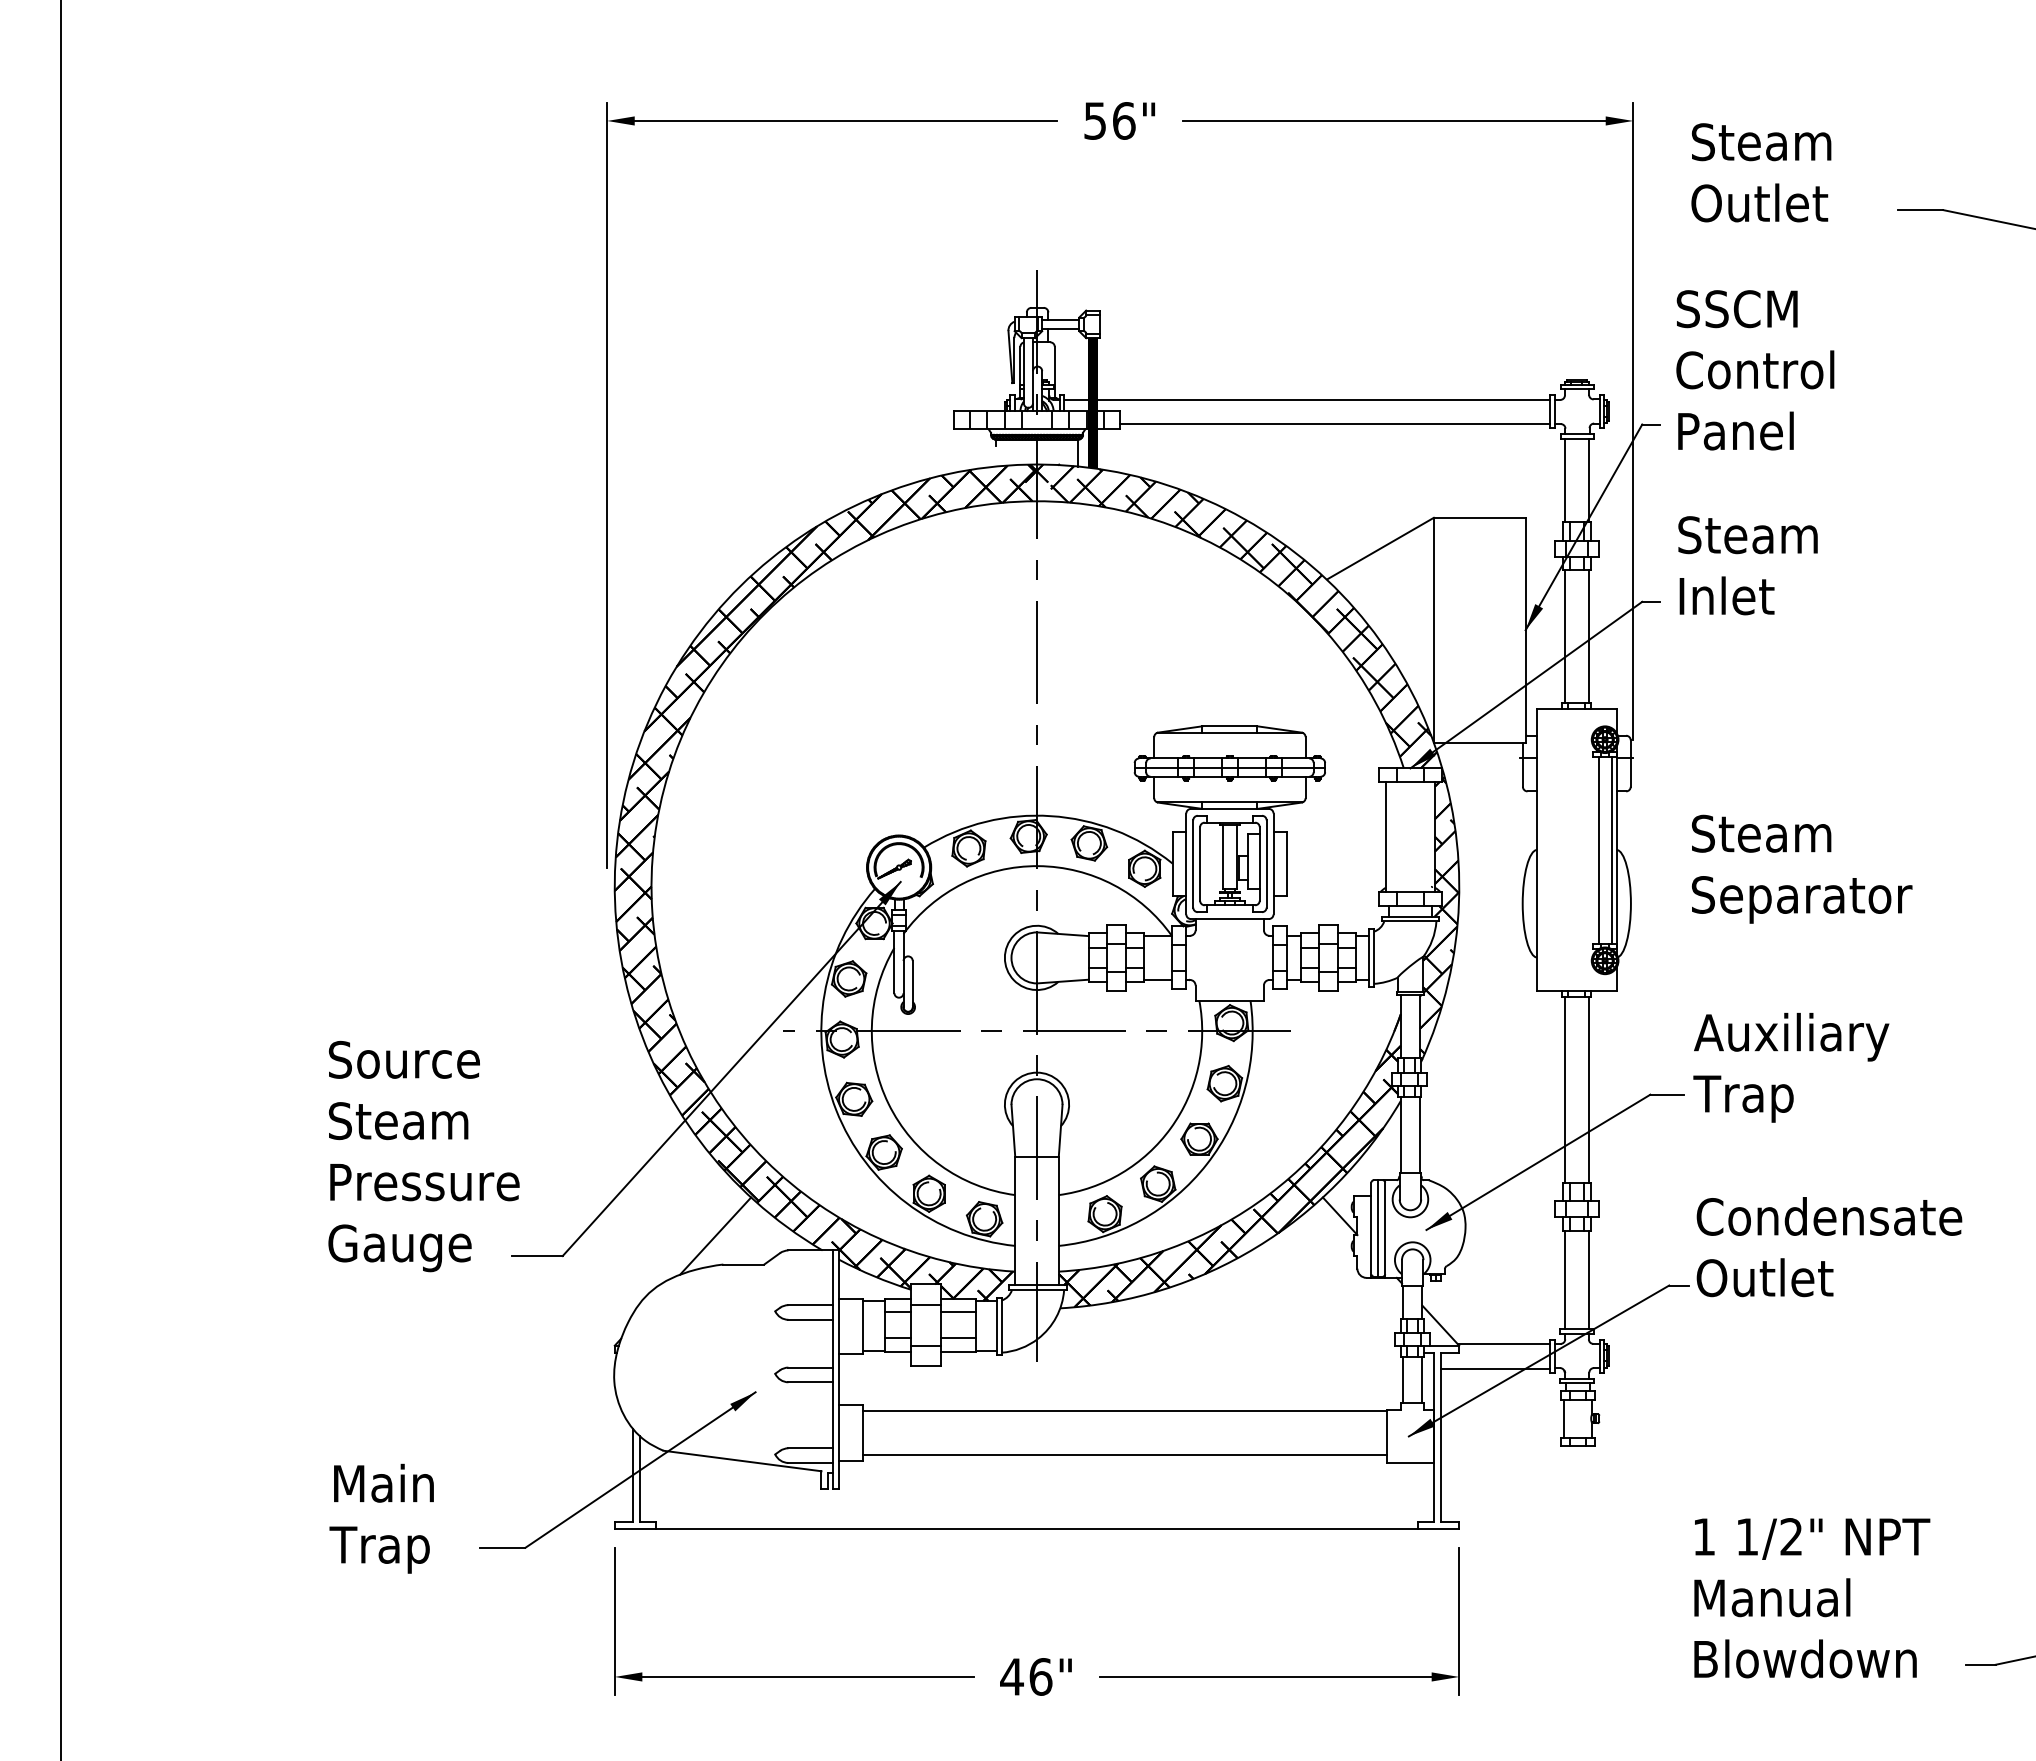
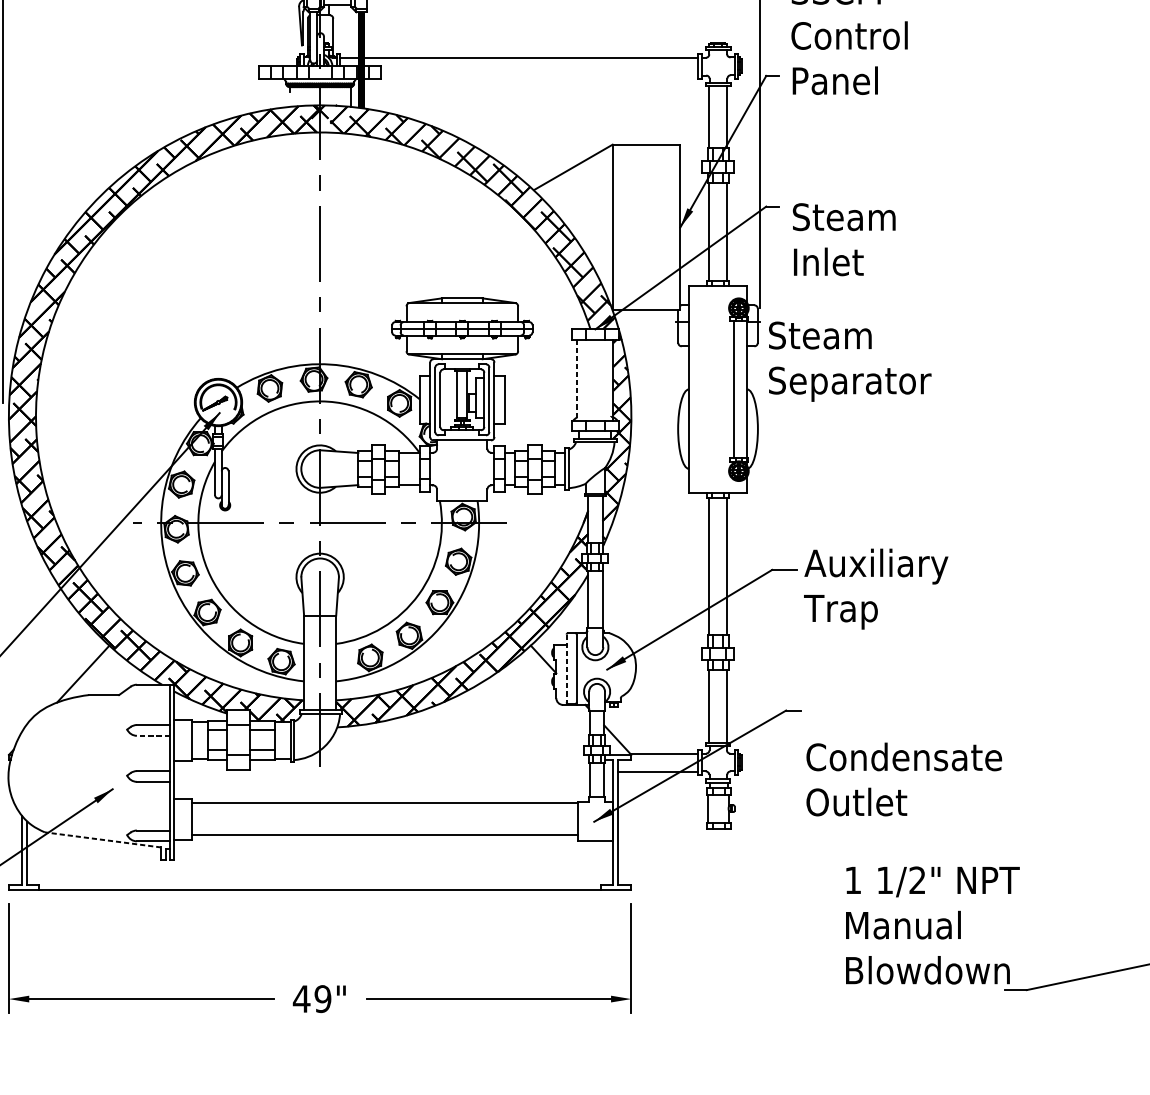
line: (1334, 424) -> (539, 75), removed
text: (1747, 565) -> (843, 239), moved
line: (1385, 837) -> (577, 380), solid -> dashed
line: (1611, 850) -> (743, 389), removed
text: (1801, 868) -> (849, 361), moved
text: (1791, 1067) -> (876, 588), moved
line: (1378, 1228) -> (571, 668), removed
line: (1371, 1230) -> (566, 669), solid -> dashed
text: (1829, 1247) -> (904, 779), moved
line: (810, 1319) -> (153, 735), solid -> dashed
line: (742, 1461) -> (103, 840), solid -> dashed
text: (1812, 1598) -> (933, 925), moved
text: (1040, 1676) -> (322, 998), 46" -> 49"

